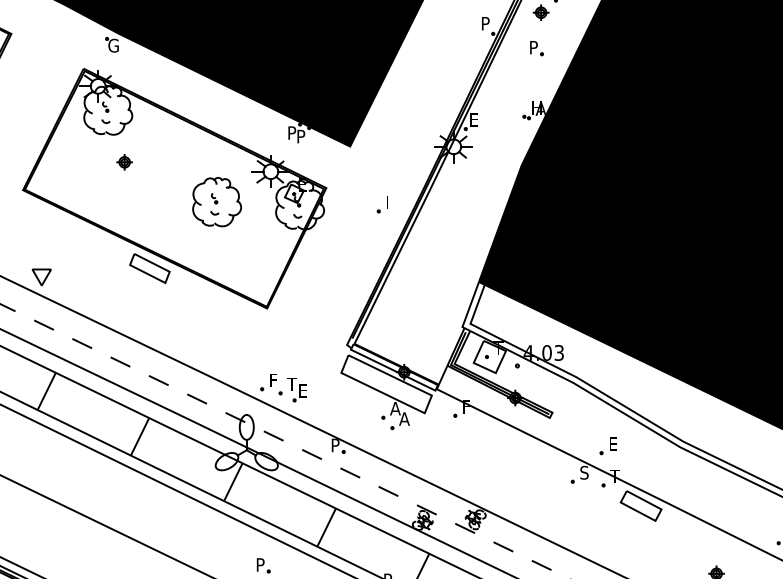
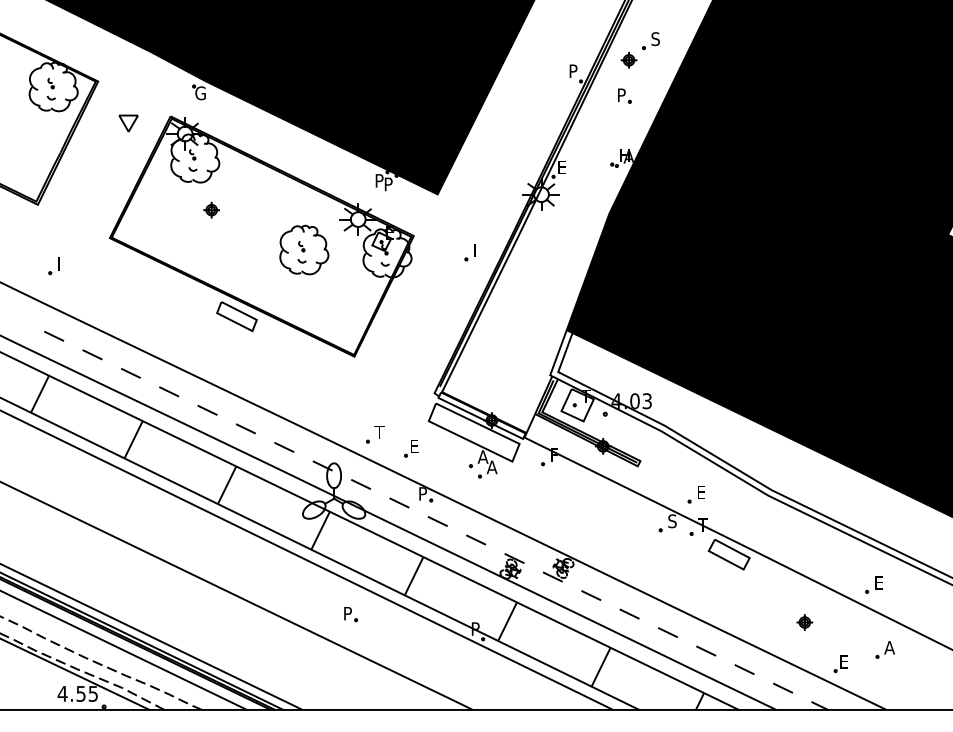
part: (41, 277) -> (128, 123), moved
part: (268, 382) -> (355, 430), removed
part: (300, 393) -> (411, 448), moved

